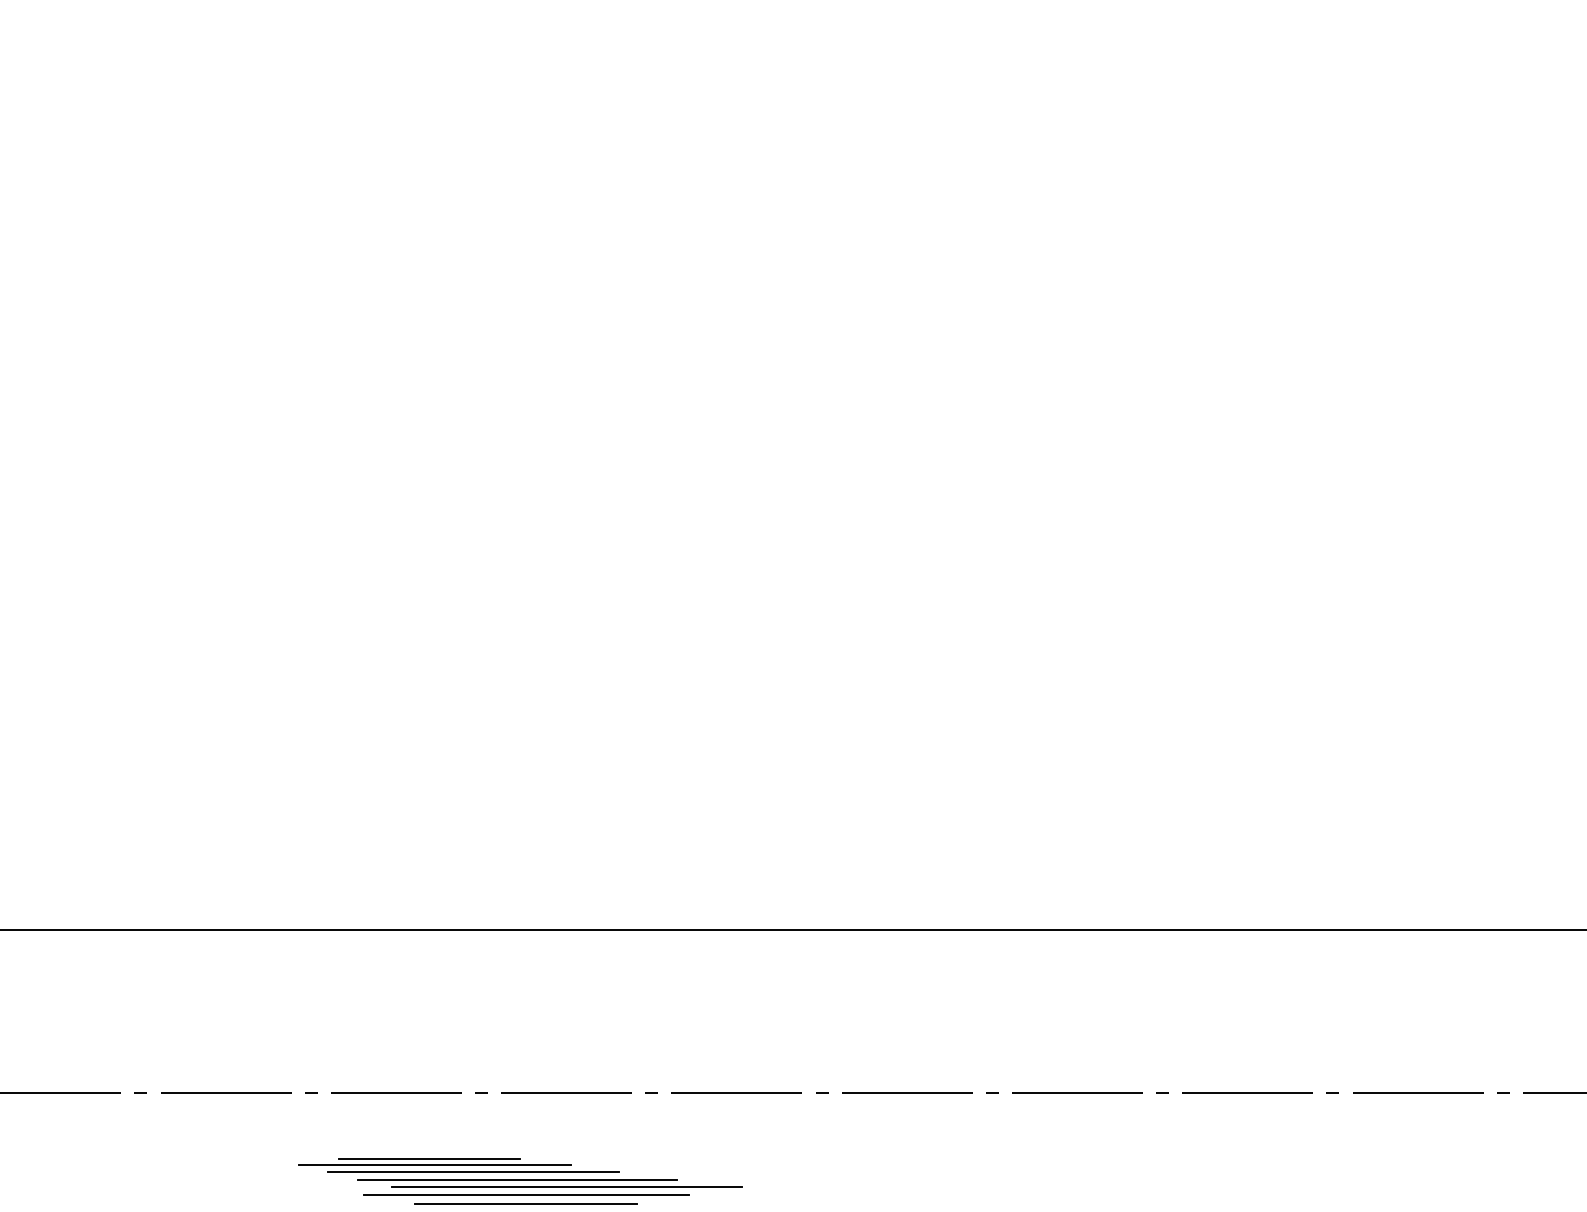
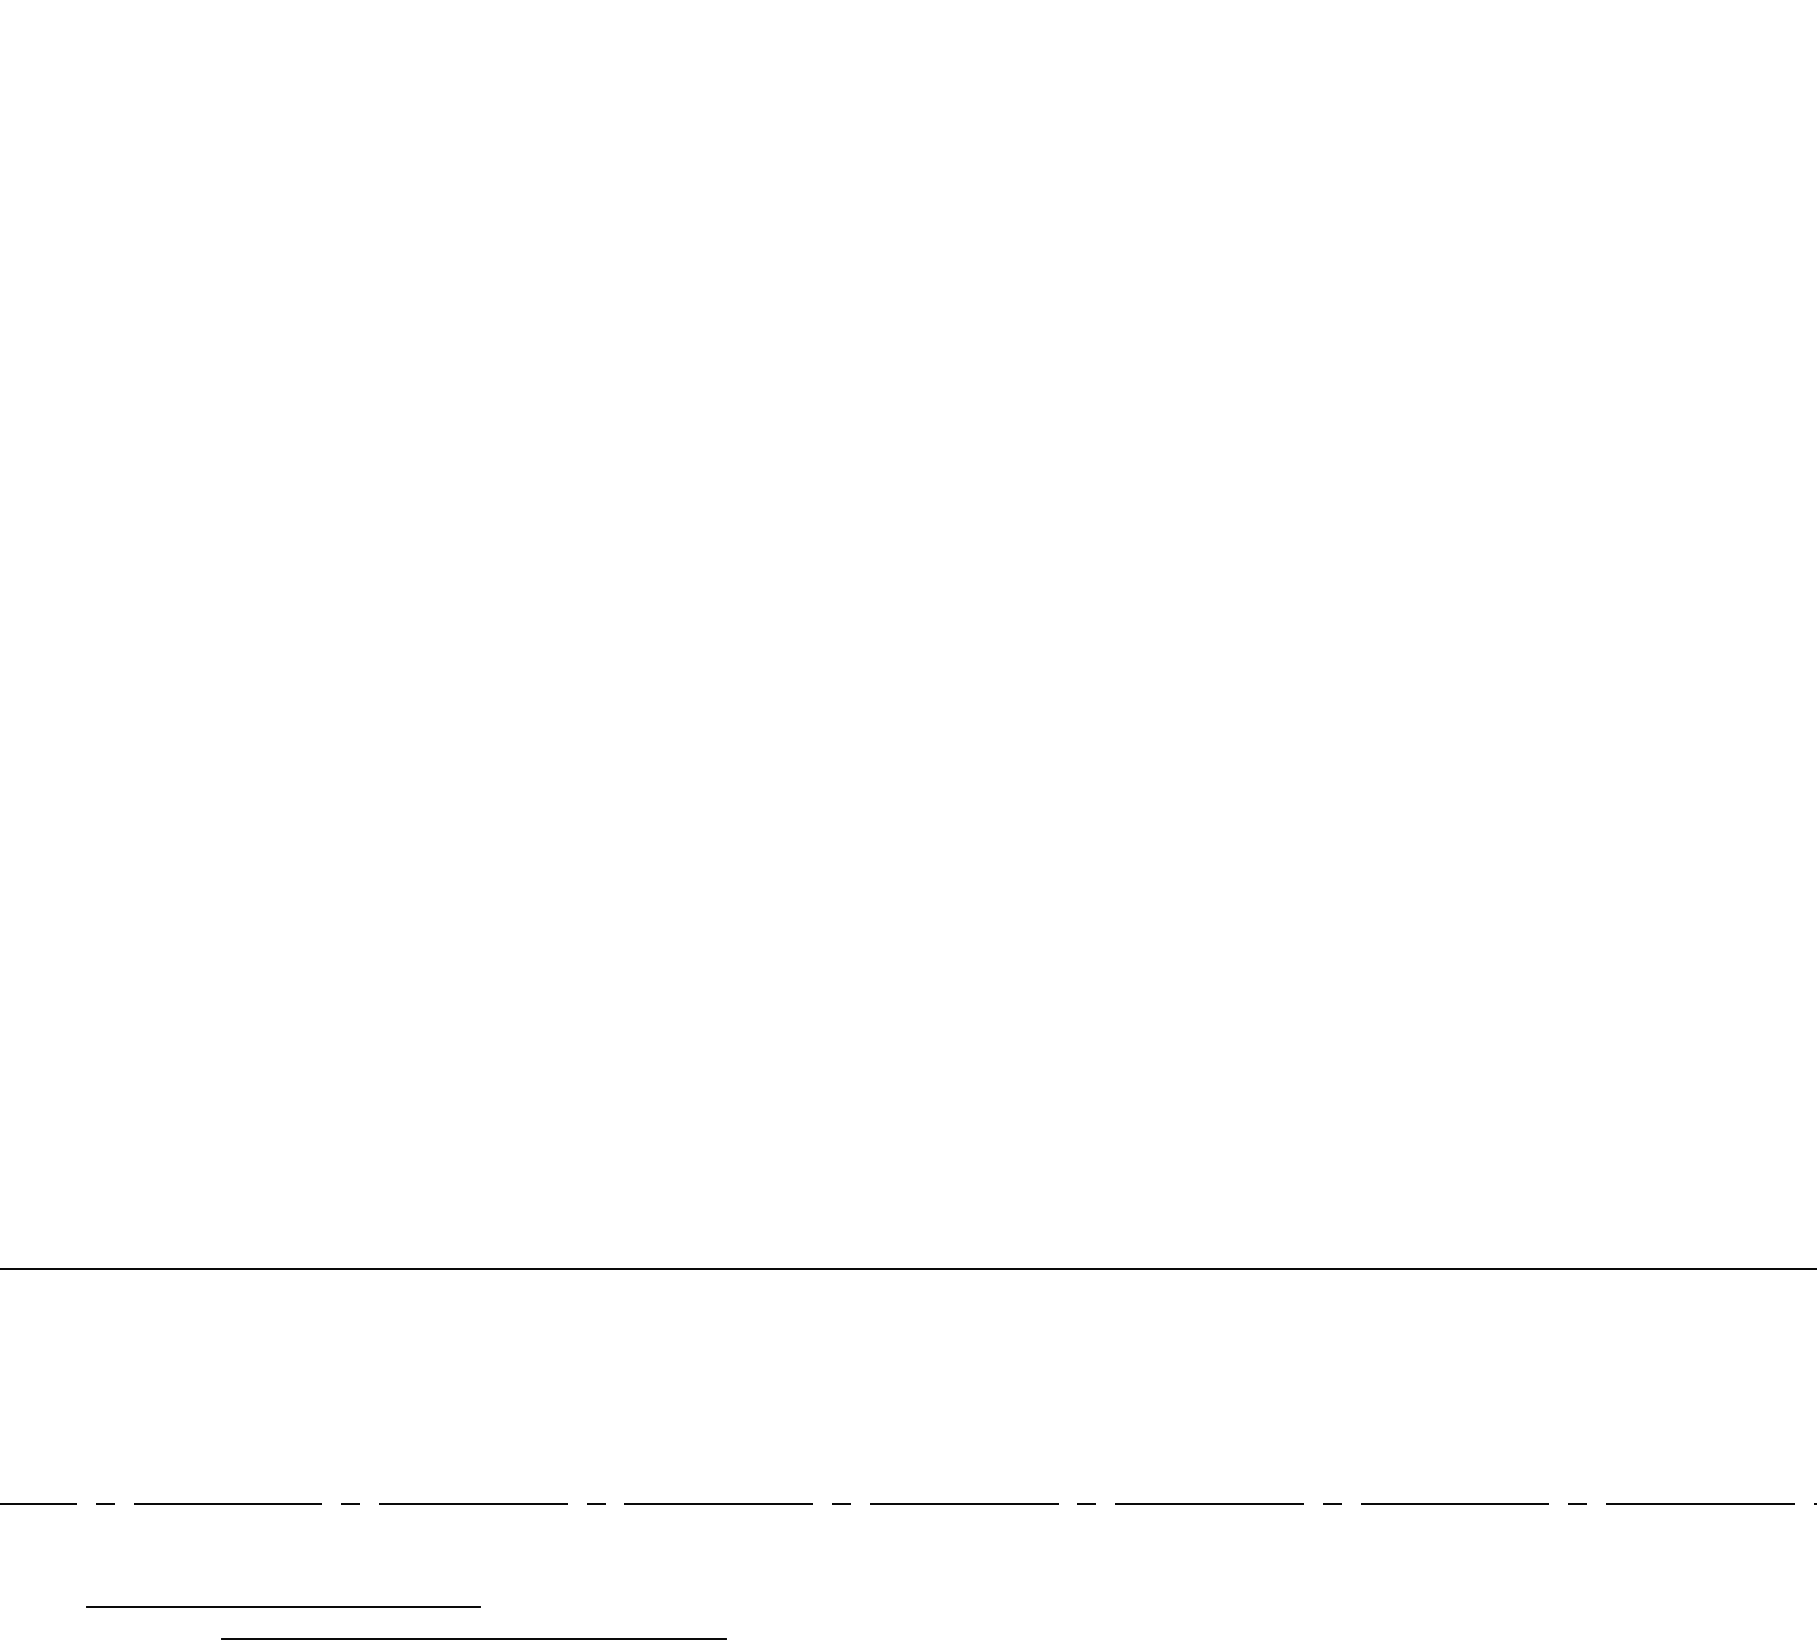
line: (429, 1159) -> (275, 1599), removed
line: (473, 1172) -> (339, 1618), removed
line: (517, 1179) -> (402, 1628), removed

